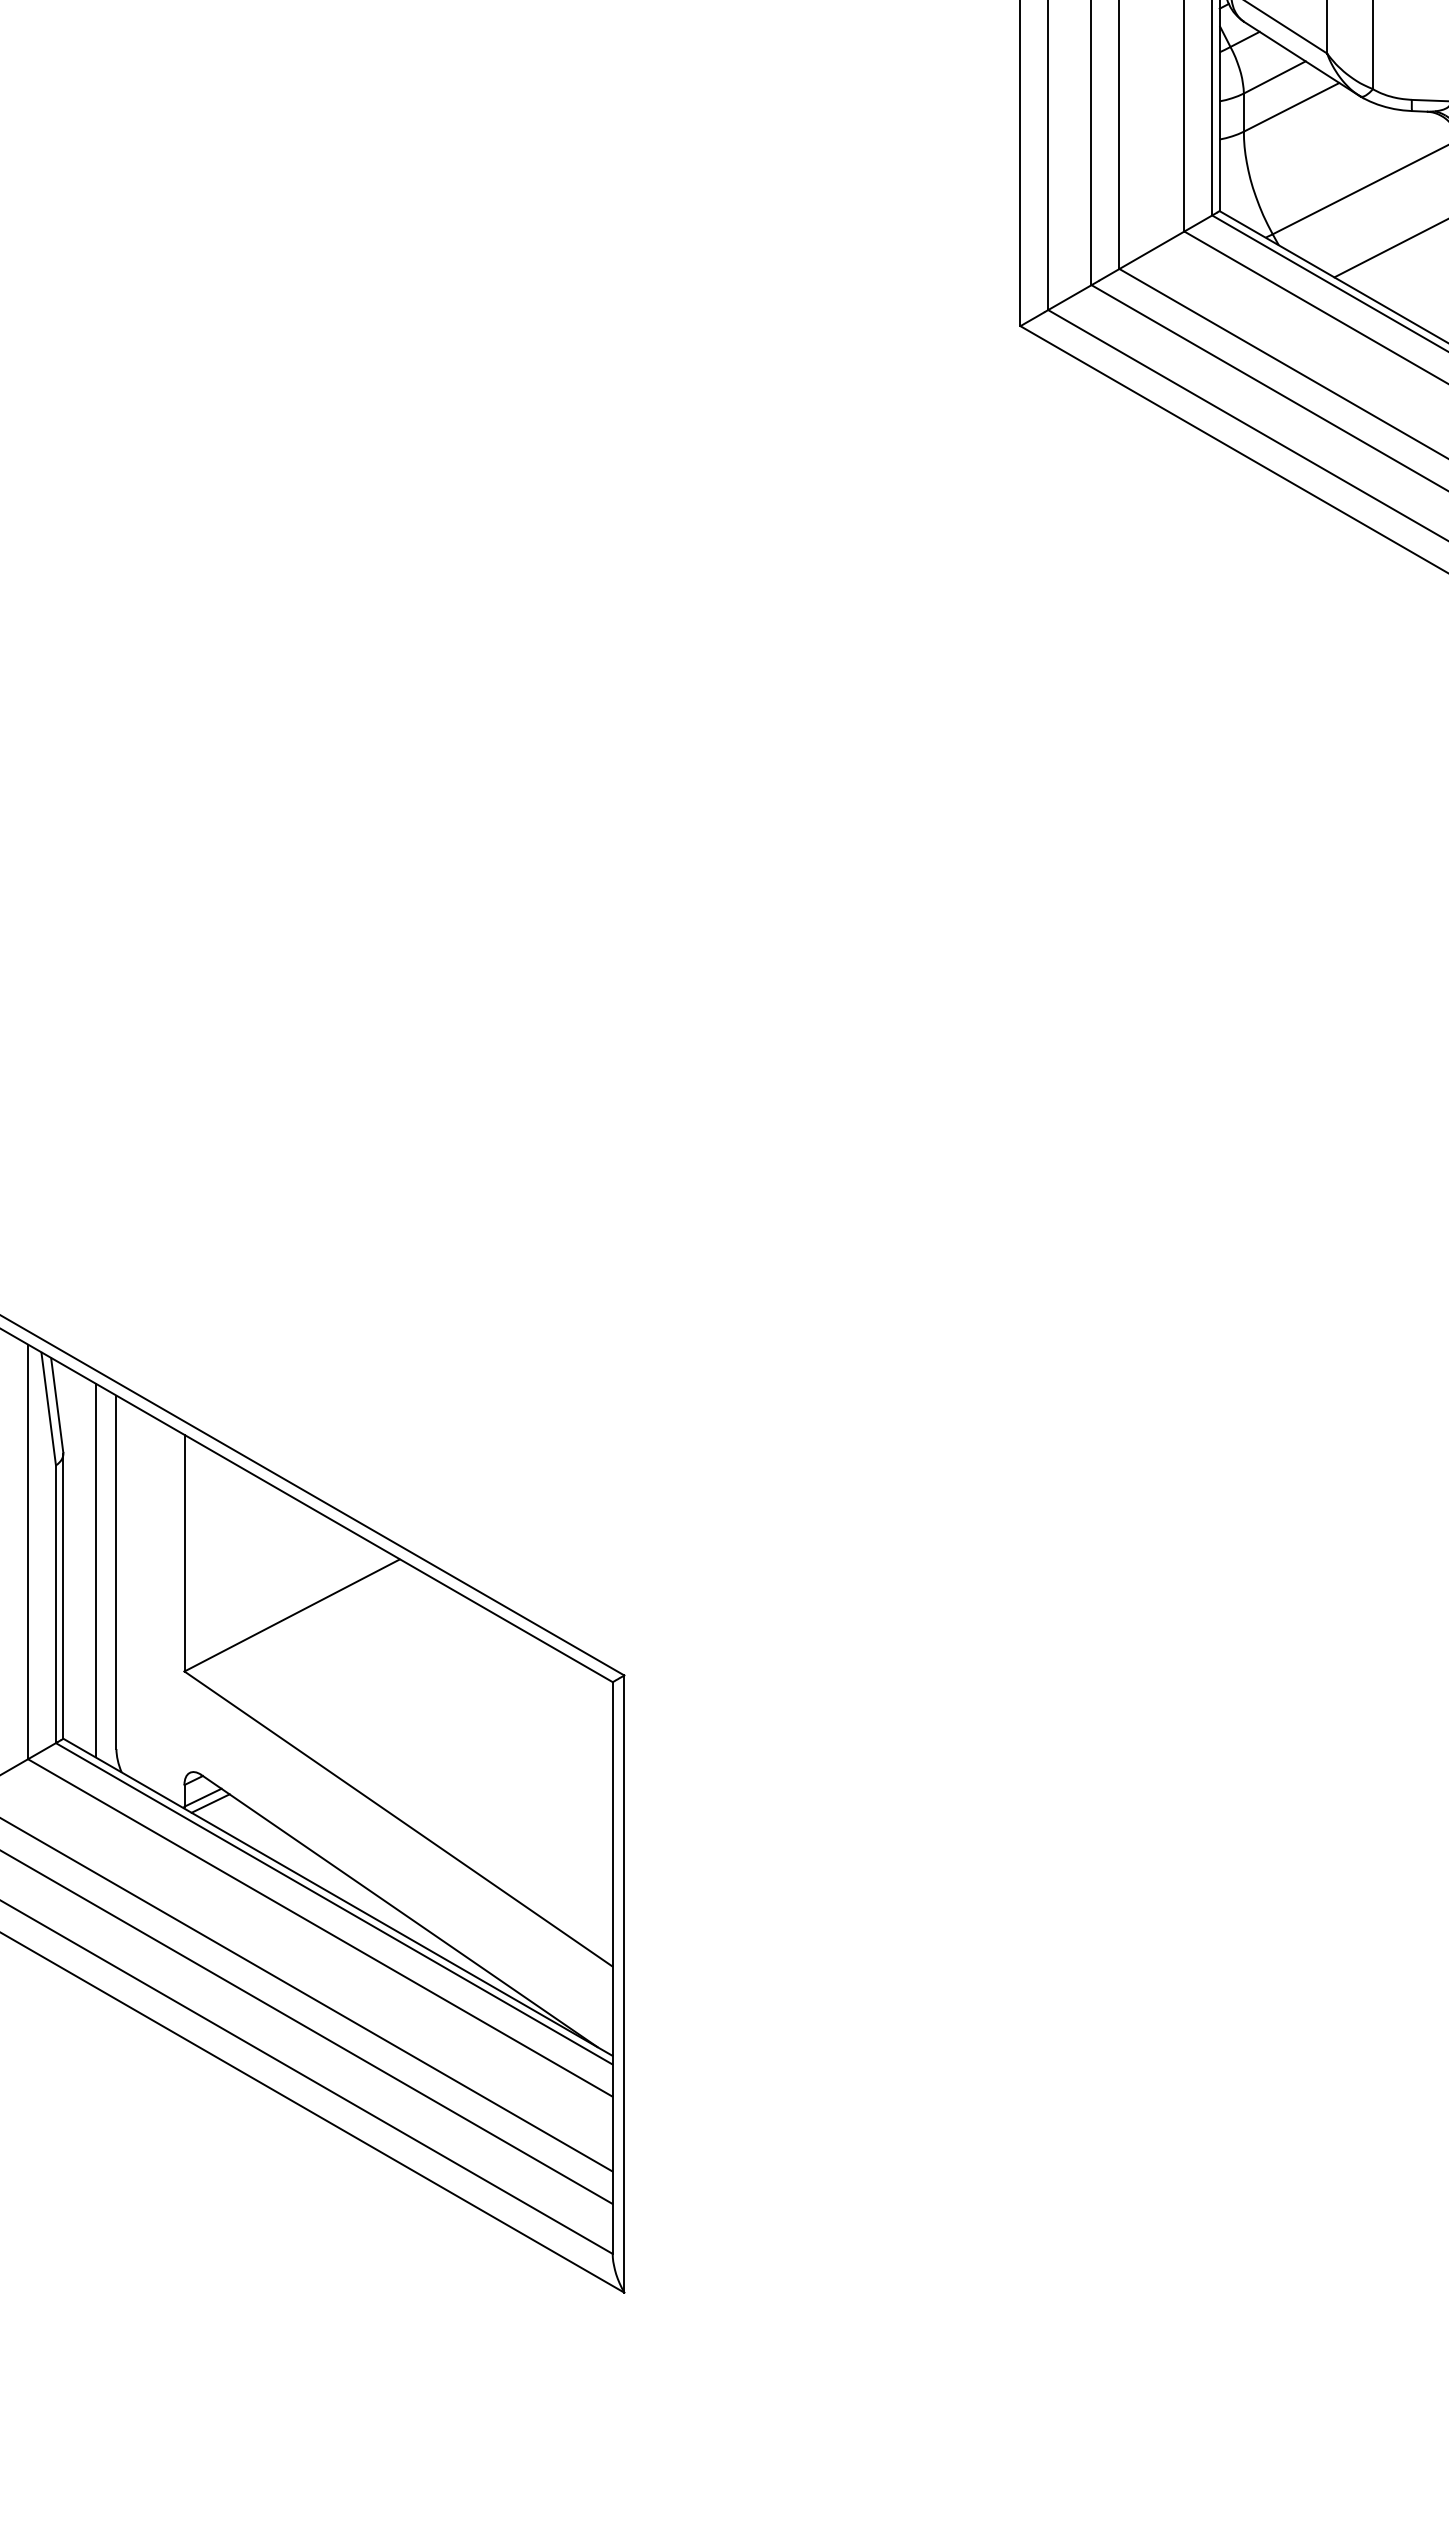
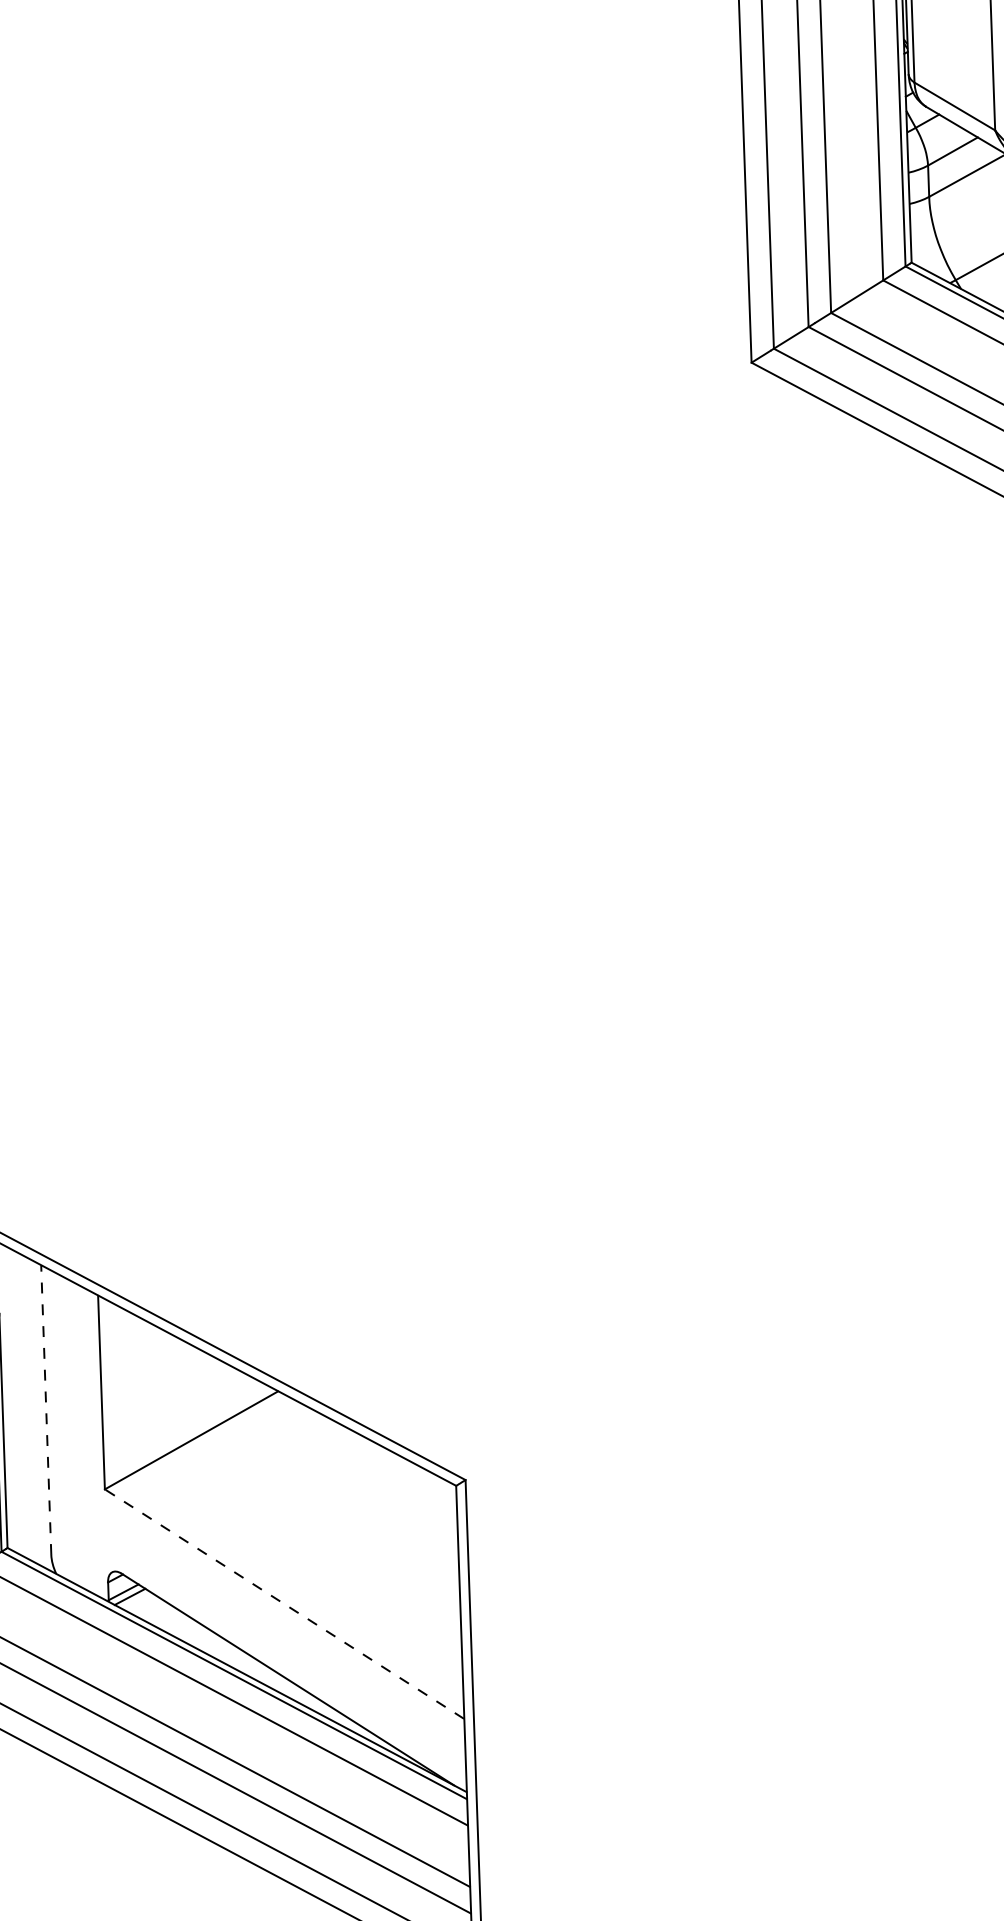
line: (95, 1570) -> (29, 1409), removed
line: (116, 1572) -> (46, 1410), solid -> dashed
line: (398, 1818) -> (284, 1603), solid -> dashed

